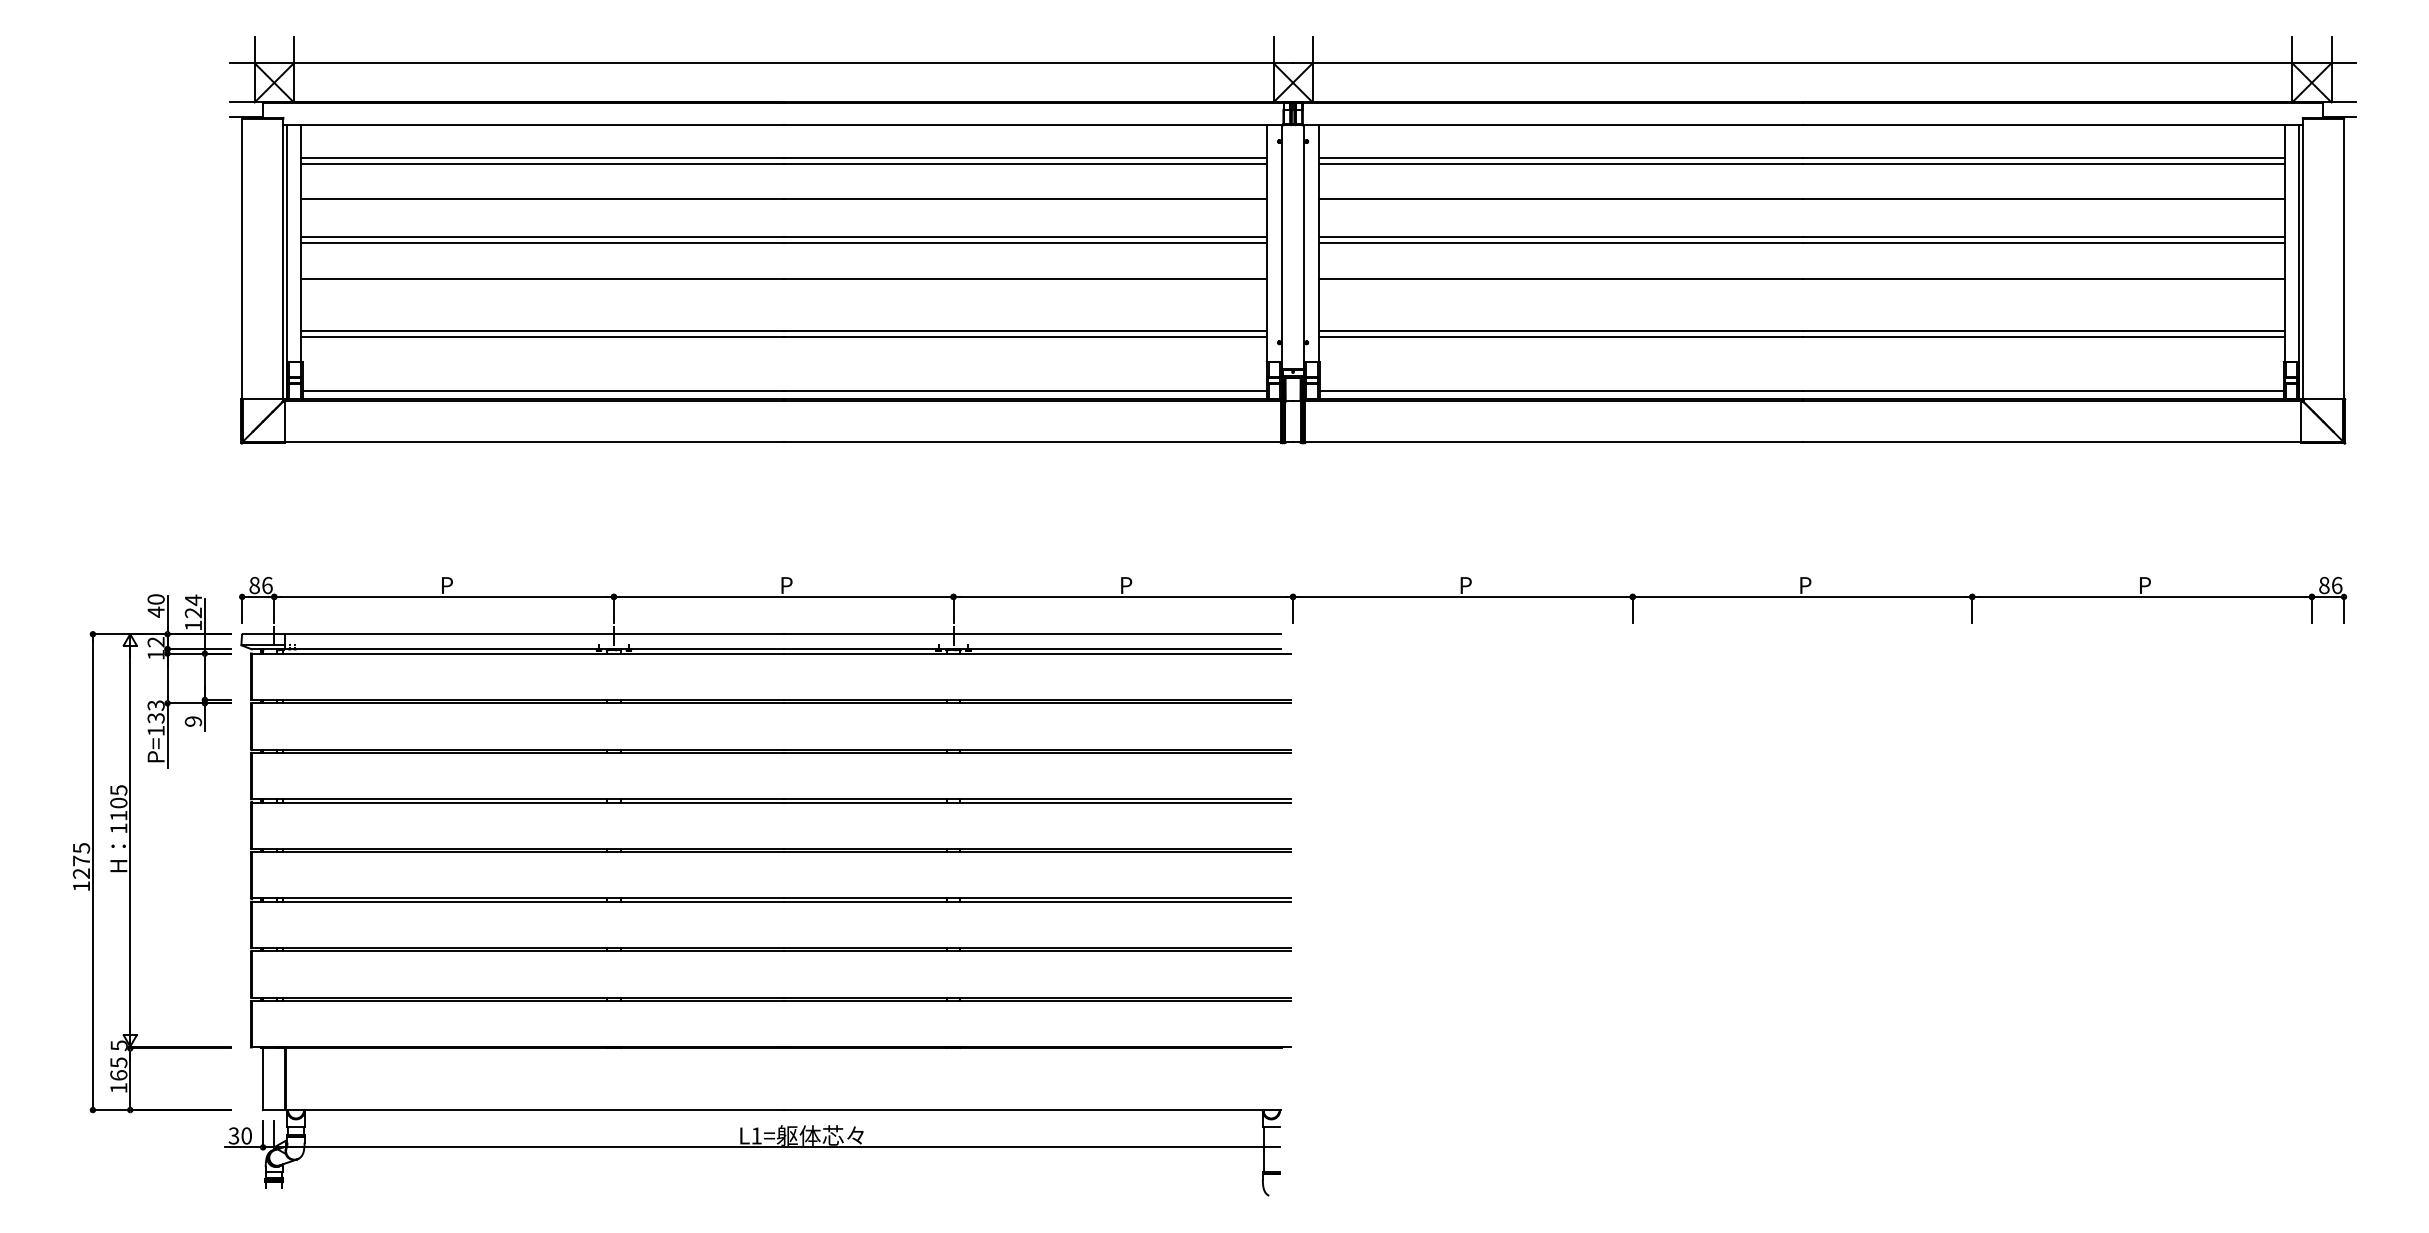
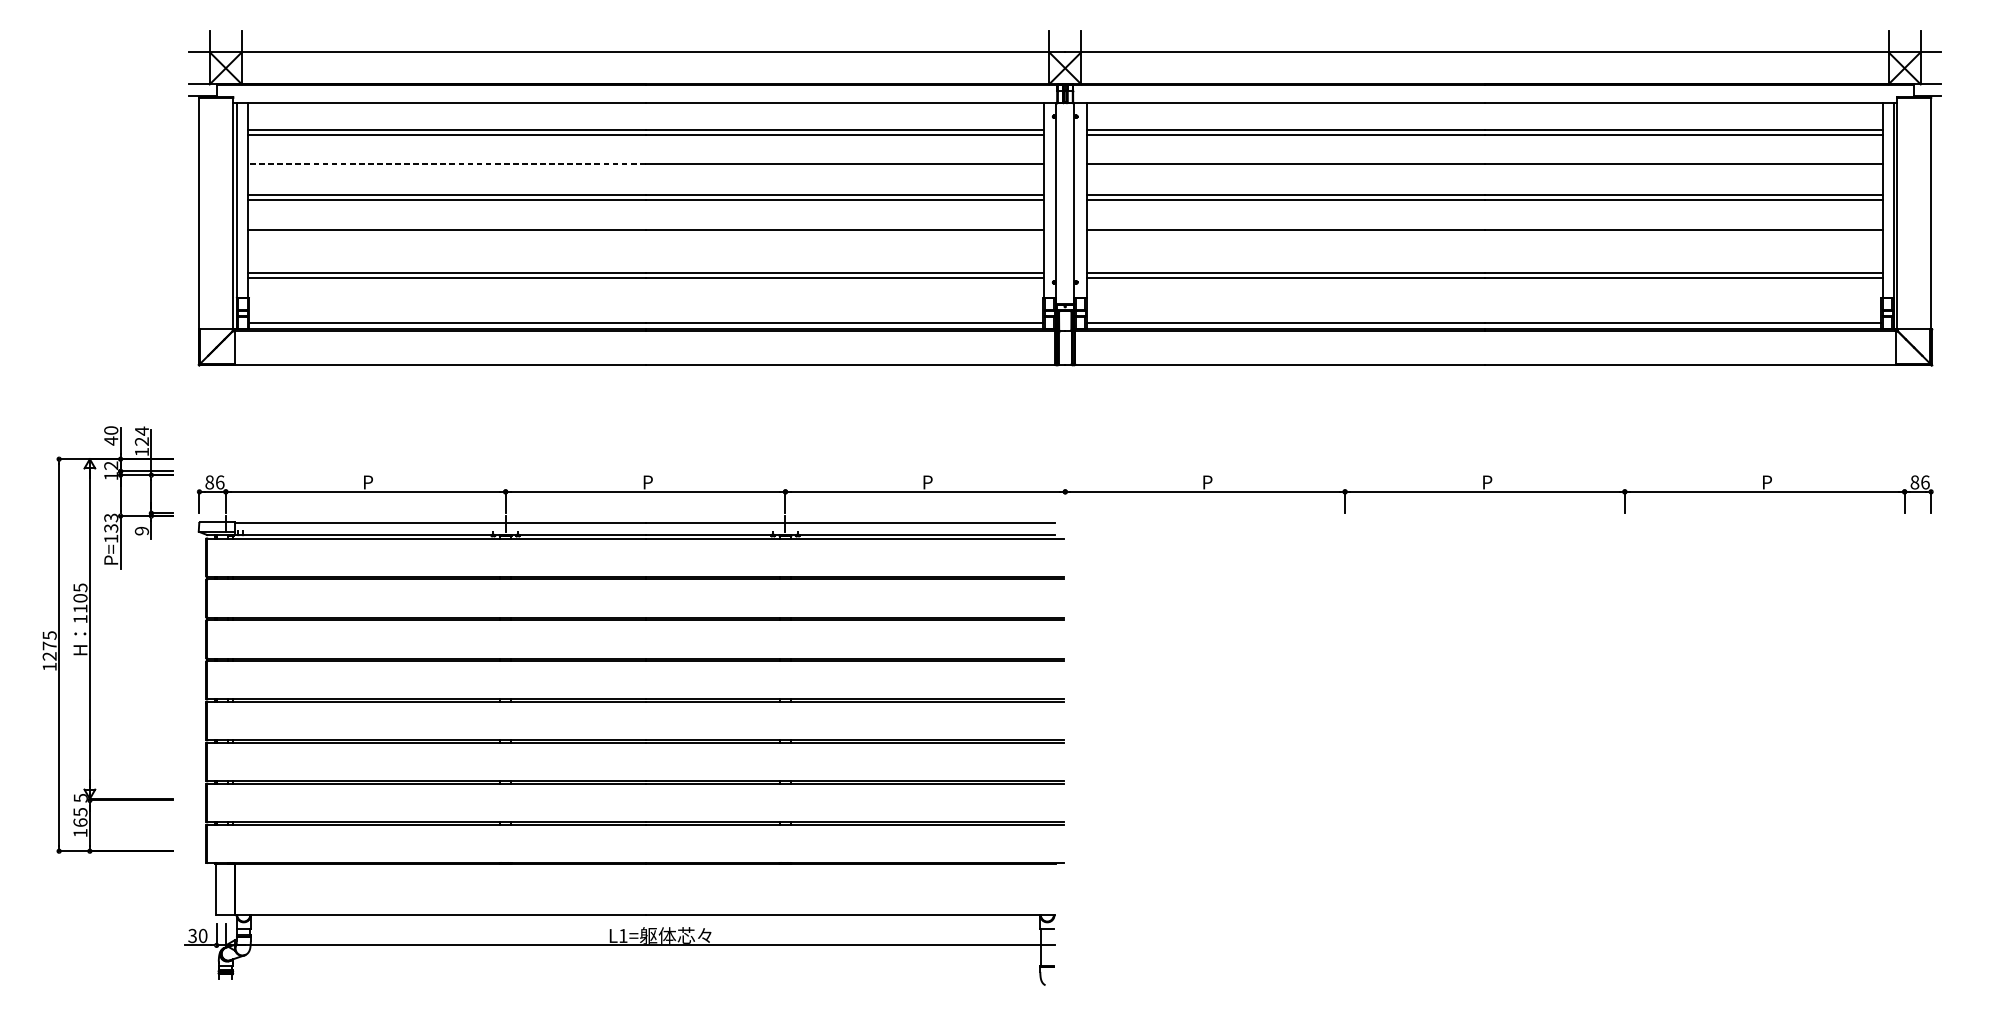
line: (541, 199) -> (446, 164), solid -> dashed
line: (1293, 609) -> (1065, 502), removed
part: (130, 853) -> (90, 639), moved

